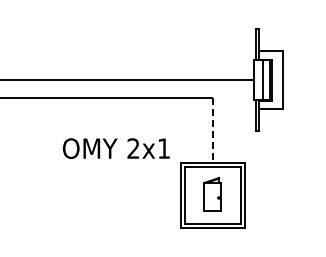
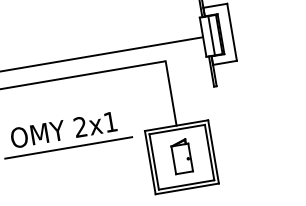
line: (212, 130) -> (170, 93), dashed -> solid
text: (116, 148) -> (63, 129), moved
line: (101, 167) -> (68, 148), added

